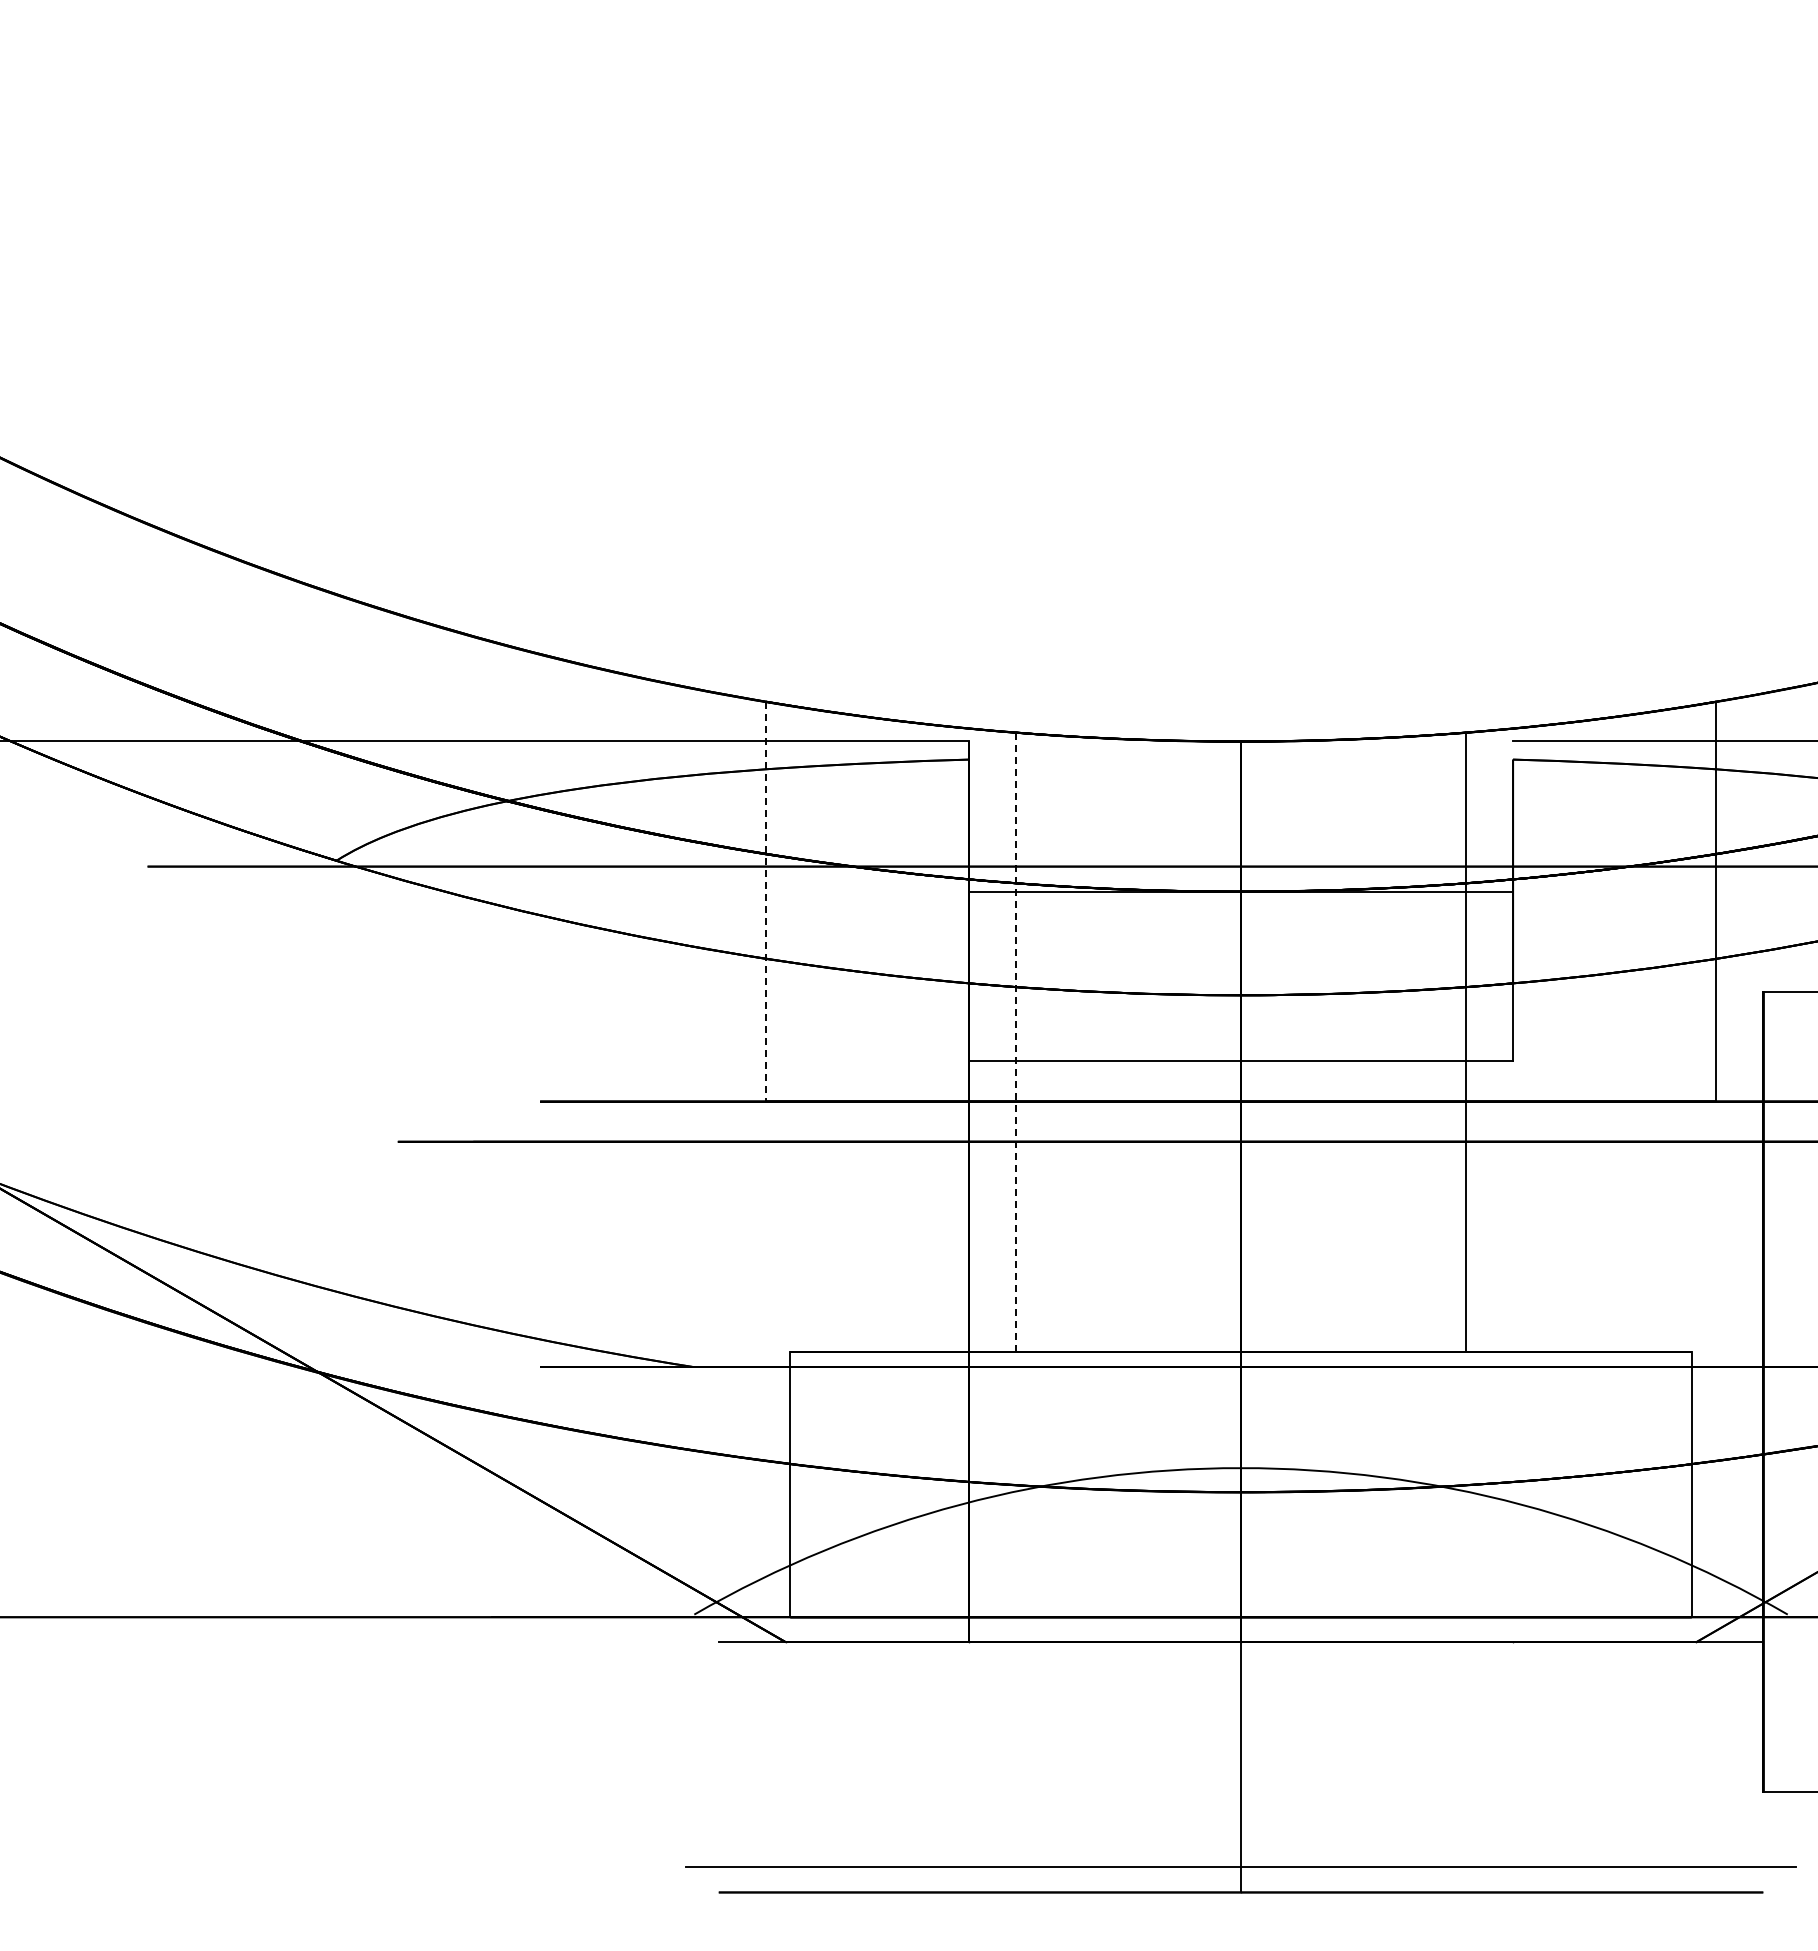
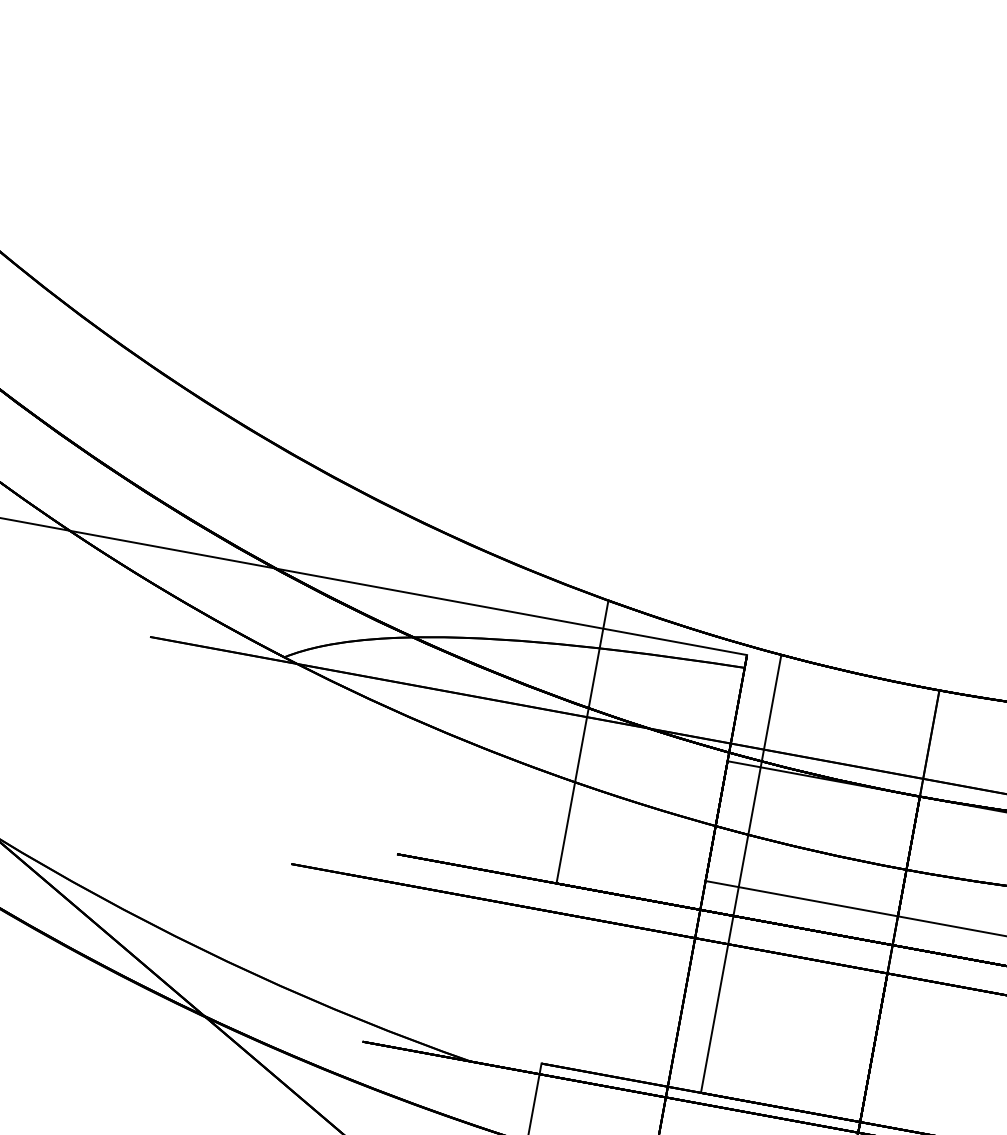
line: (765, 902) -> (582, 742), dashed -> solid
line: (1015, 1042) -> (740, 873), dashed -> solid

